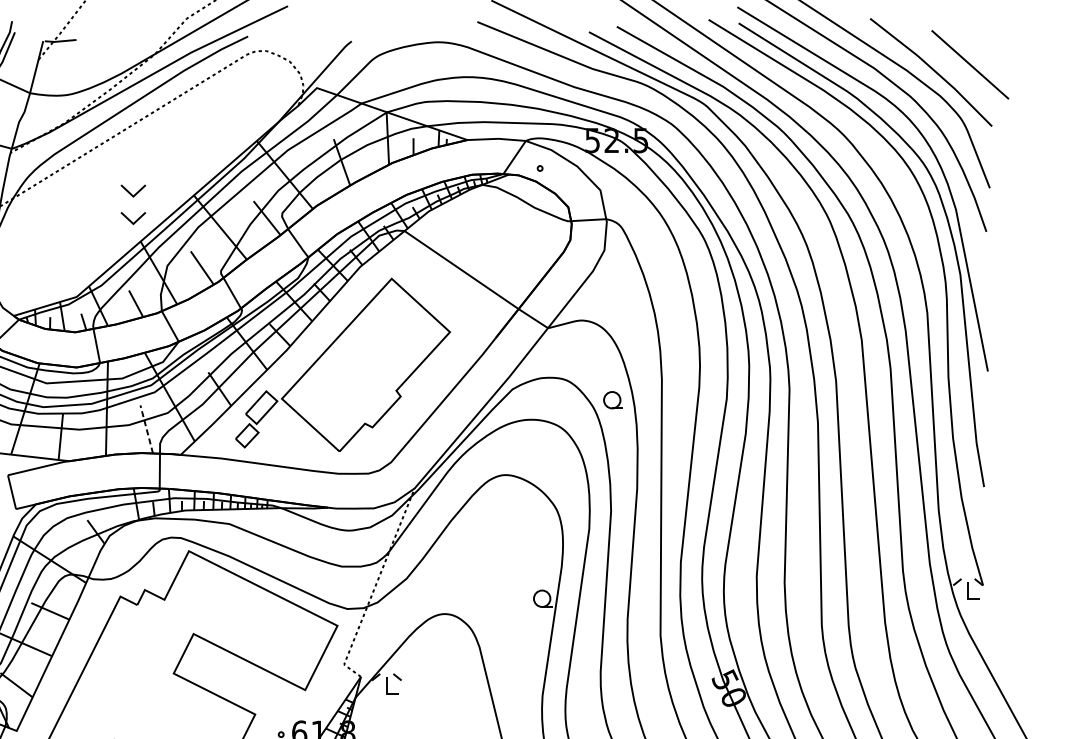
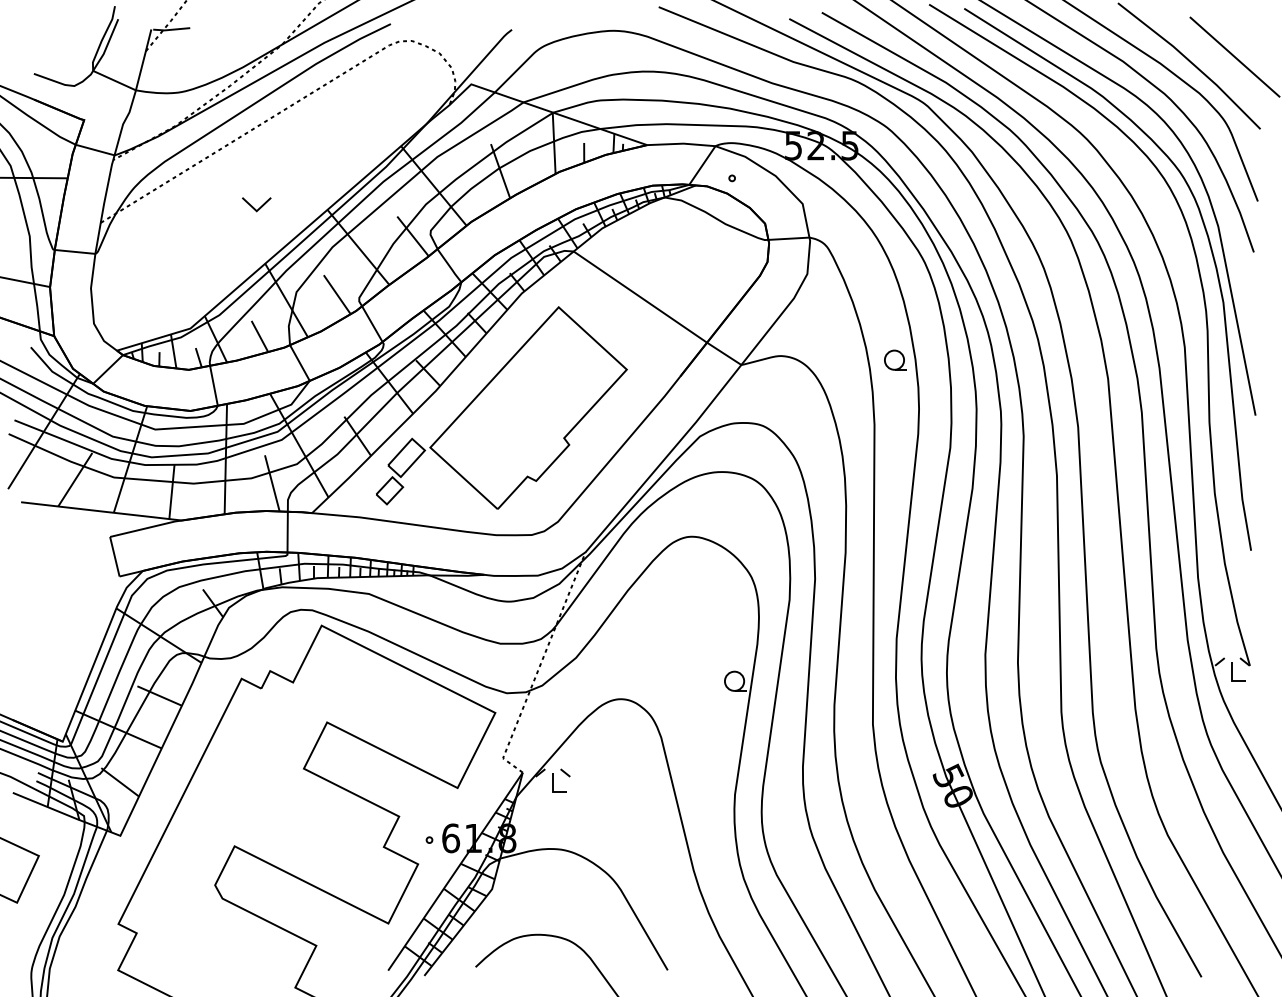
part: (133, 218) -> (256, 236), removed
part: (613, 399) -> (895, 359), moved
line: (146, 428) -> (272, 482), dashed -> solid

